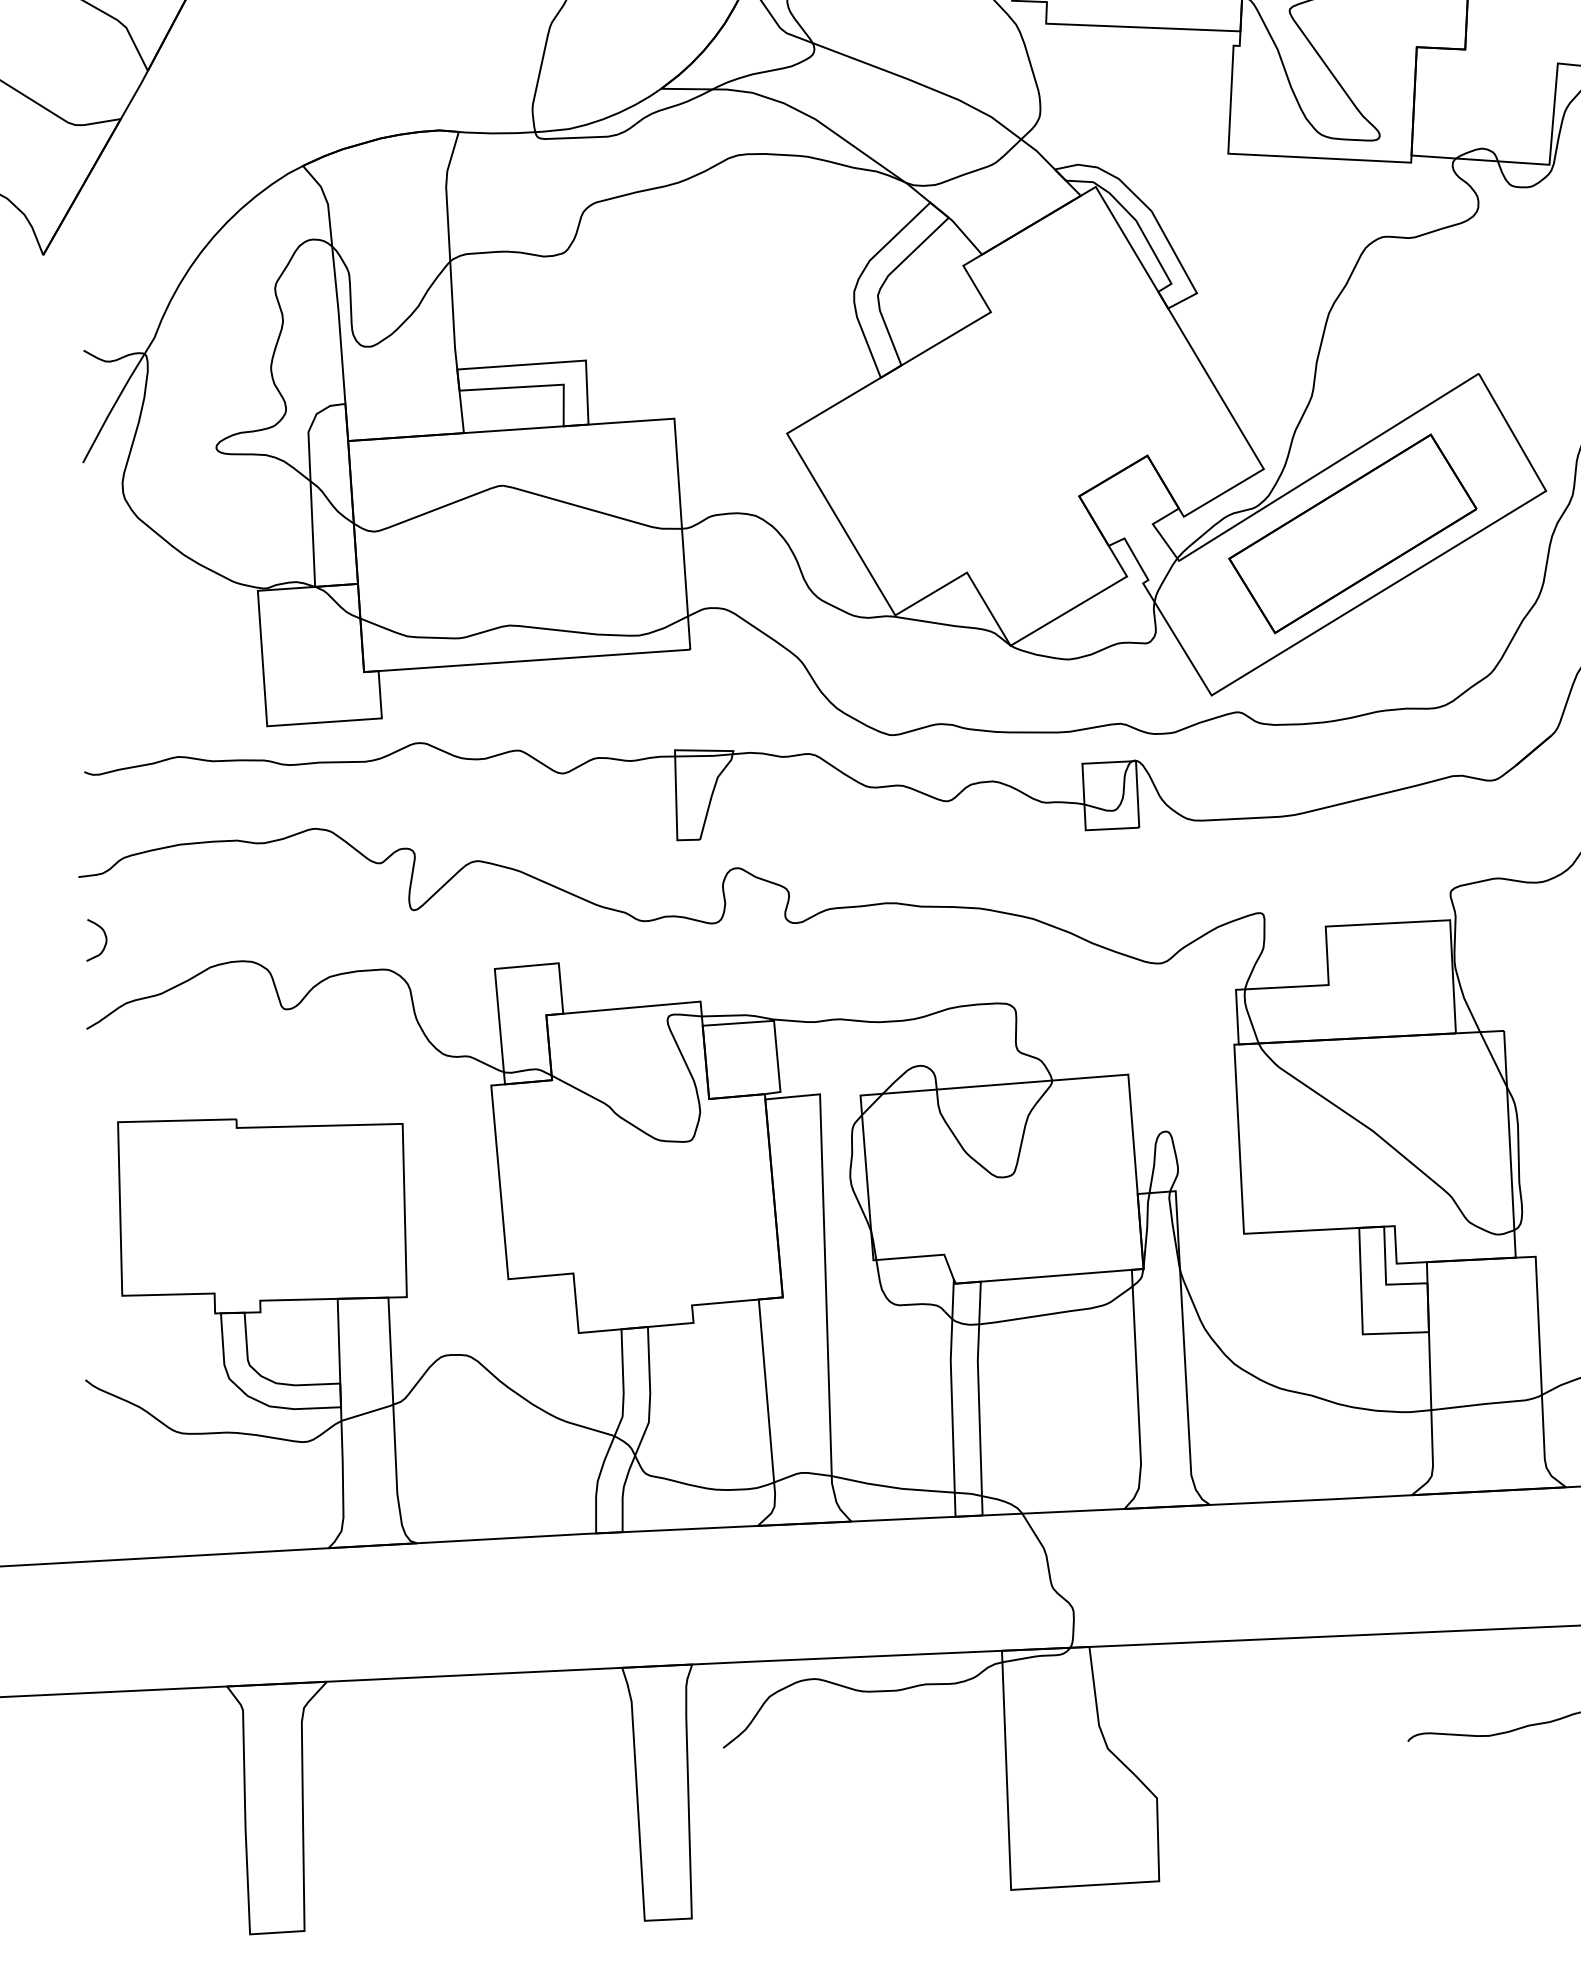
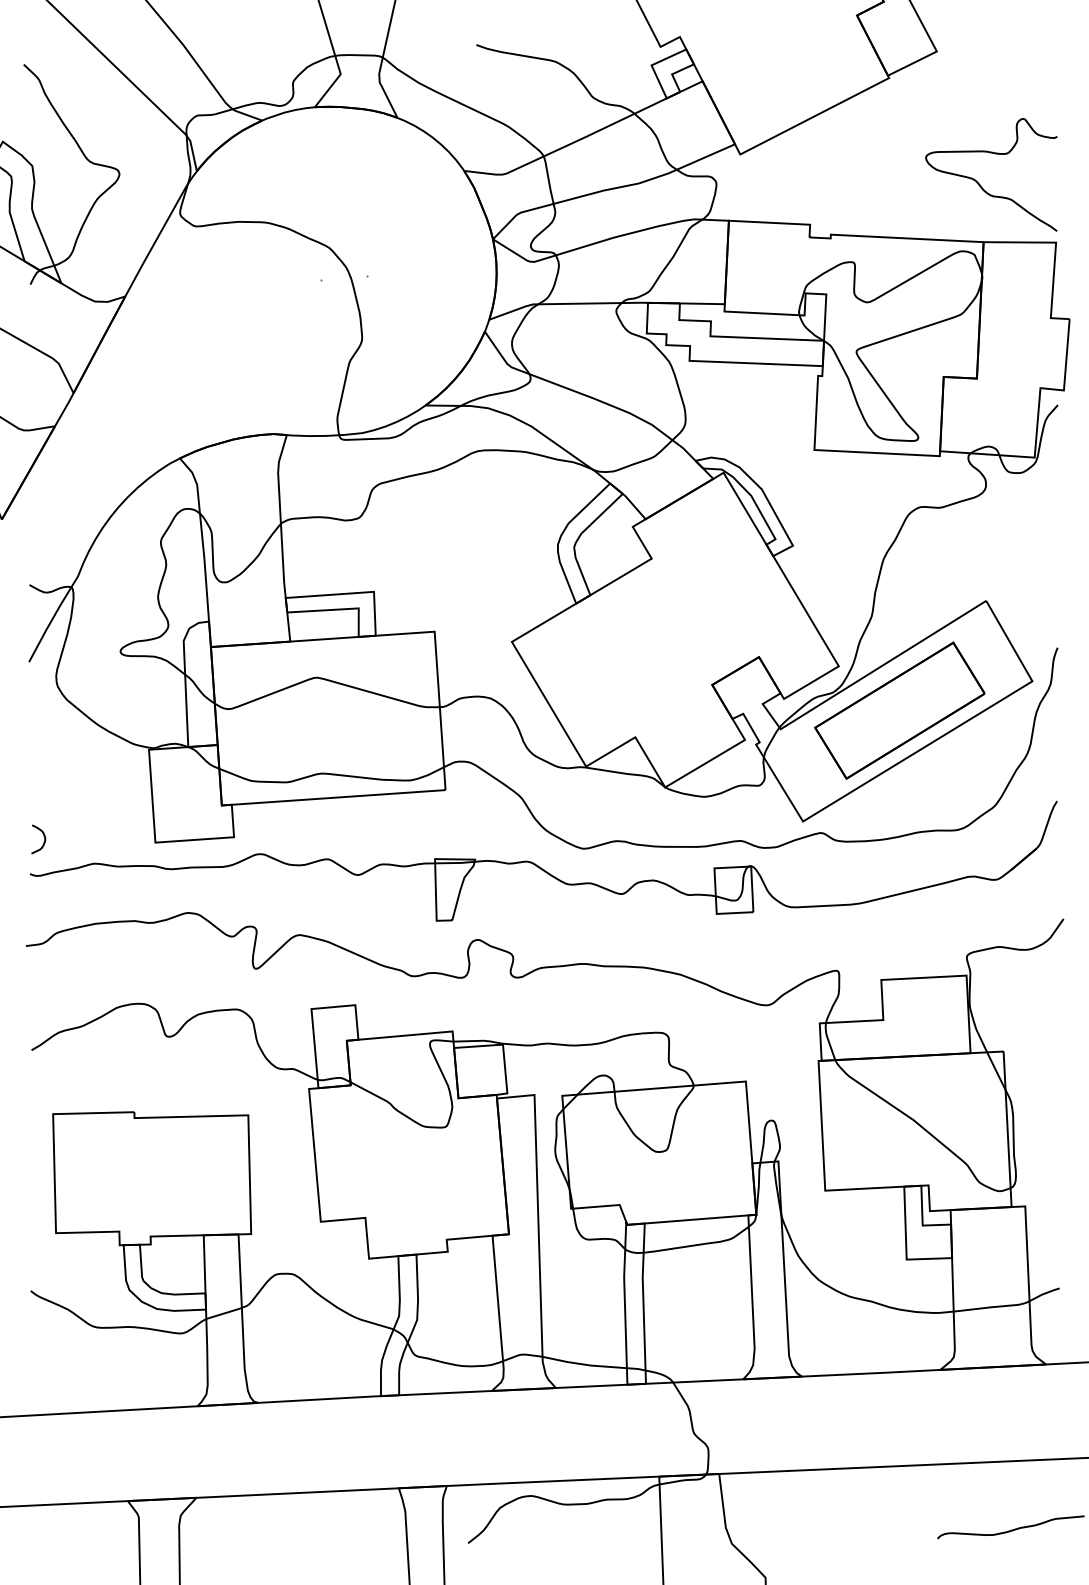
curve: (103, 936) -> (43, 836), moved

